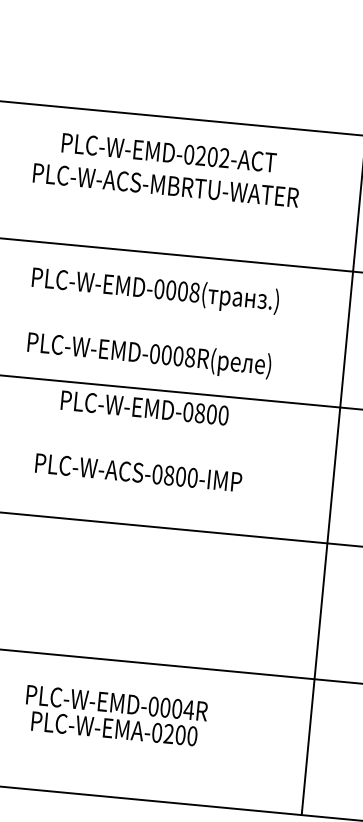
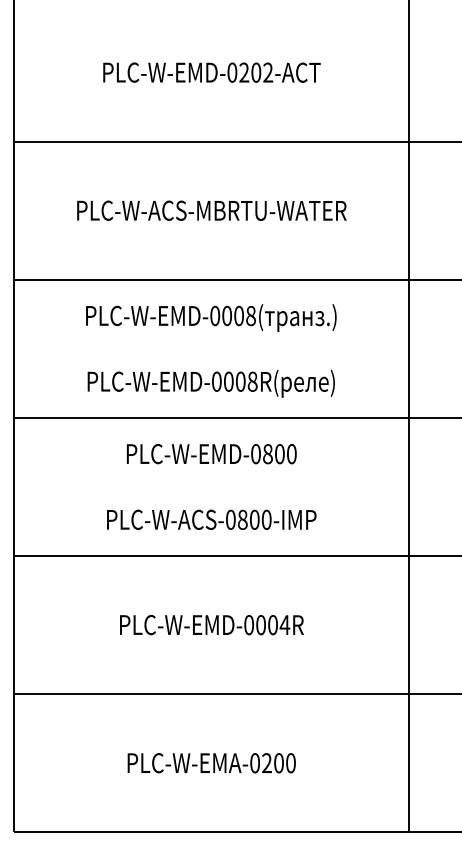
text: (168, 152) -> (211, 72), moved
text: (141, 439) -> (211, 486), moved
text: (116, 702) -> (211, 624), moved

